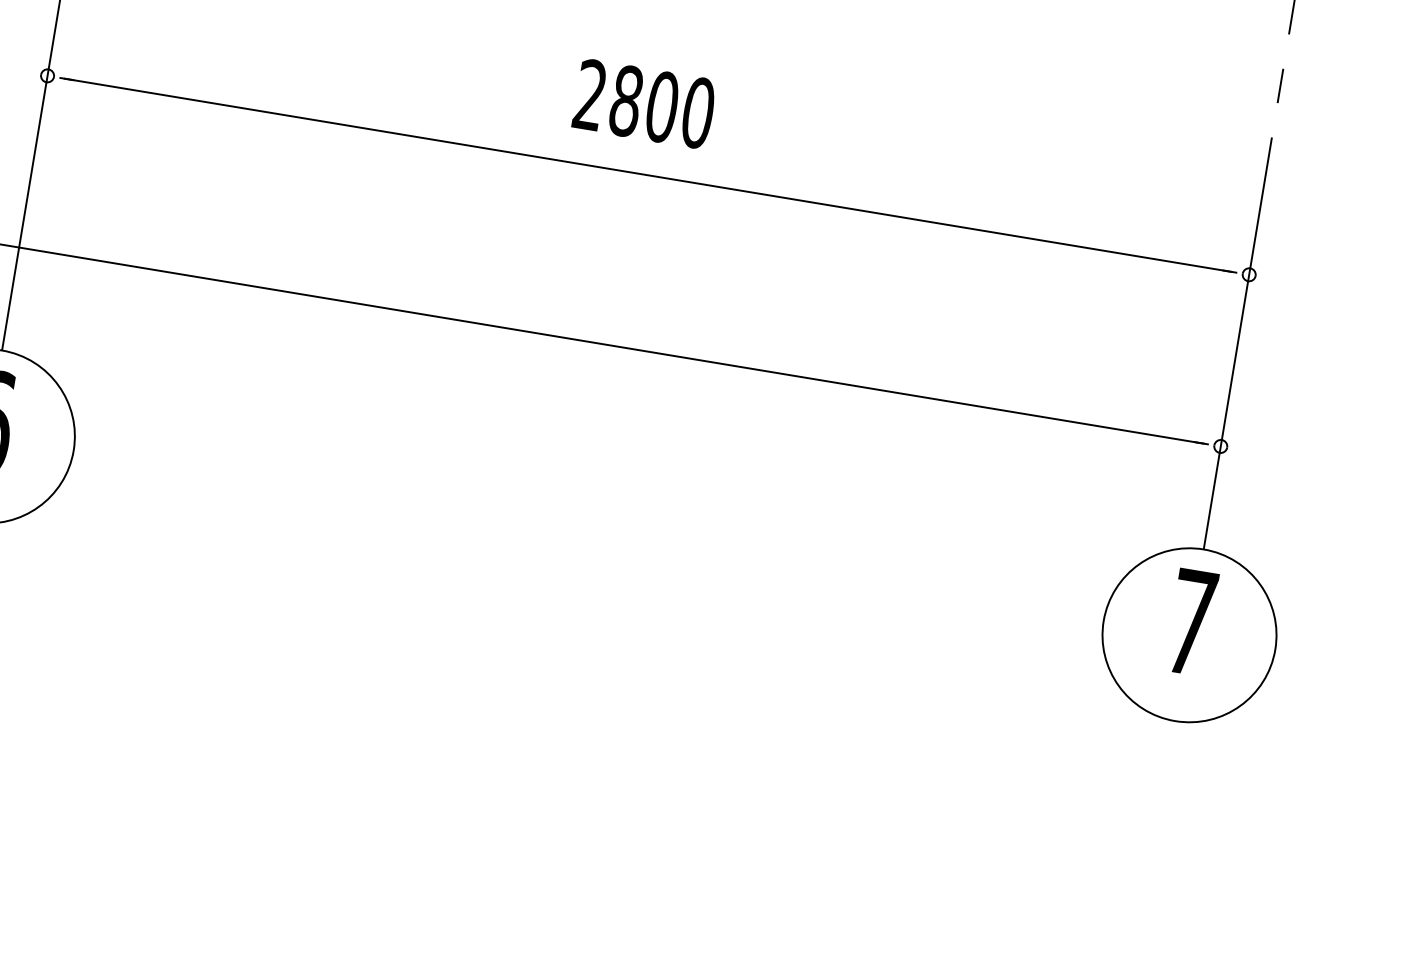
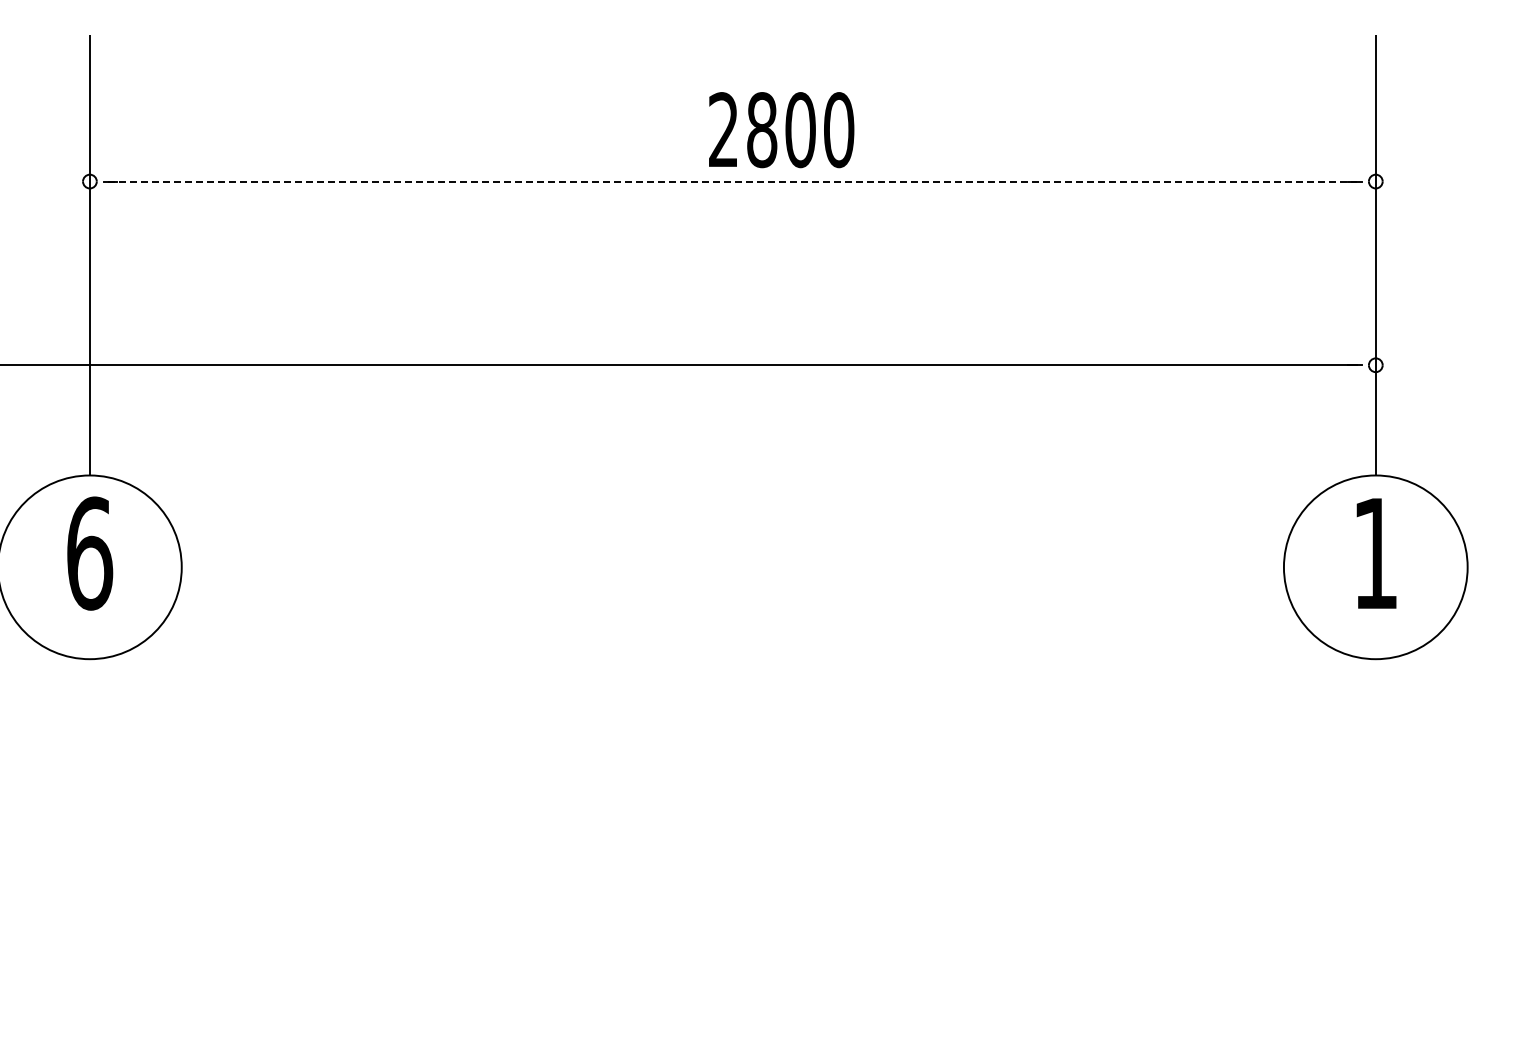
text: (644, 104) -> (781, 130), moved
line: (648, 175) -> (732, 181), solid -> dashed
text: (1191, 622) -> (1375, 553), 7 -> 1

